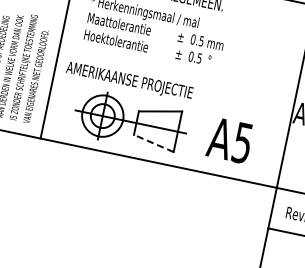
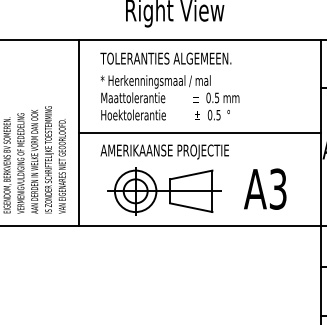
line: (177, 71) -> (199, 132), added
text: (129, 80) -> (164, 151), moved
text: (243, 142) -> (278, 188), A5 -> A3
line: (154, 143) -> (191, 207), dashed -> solid

